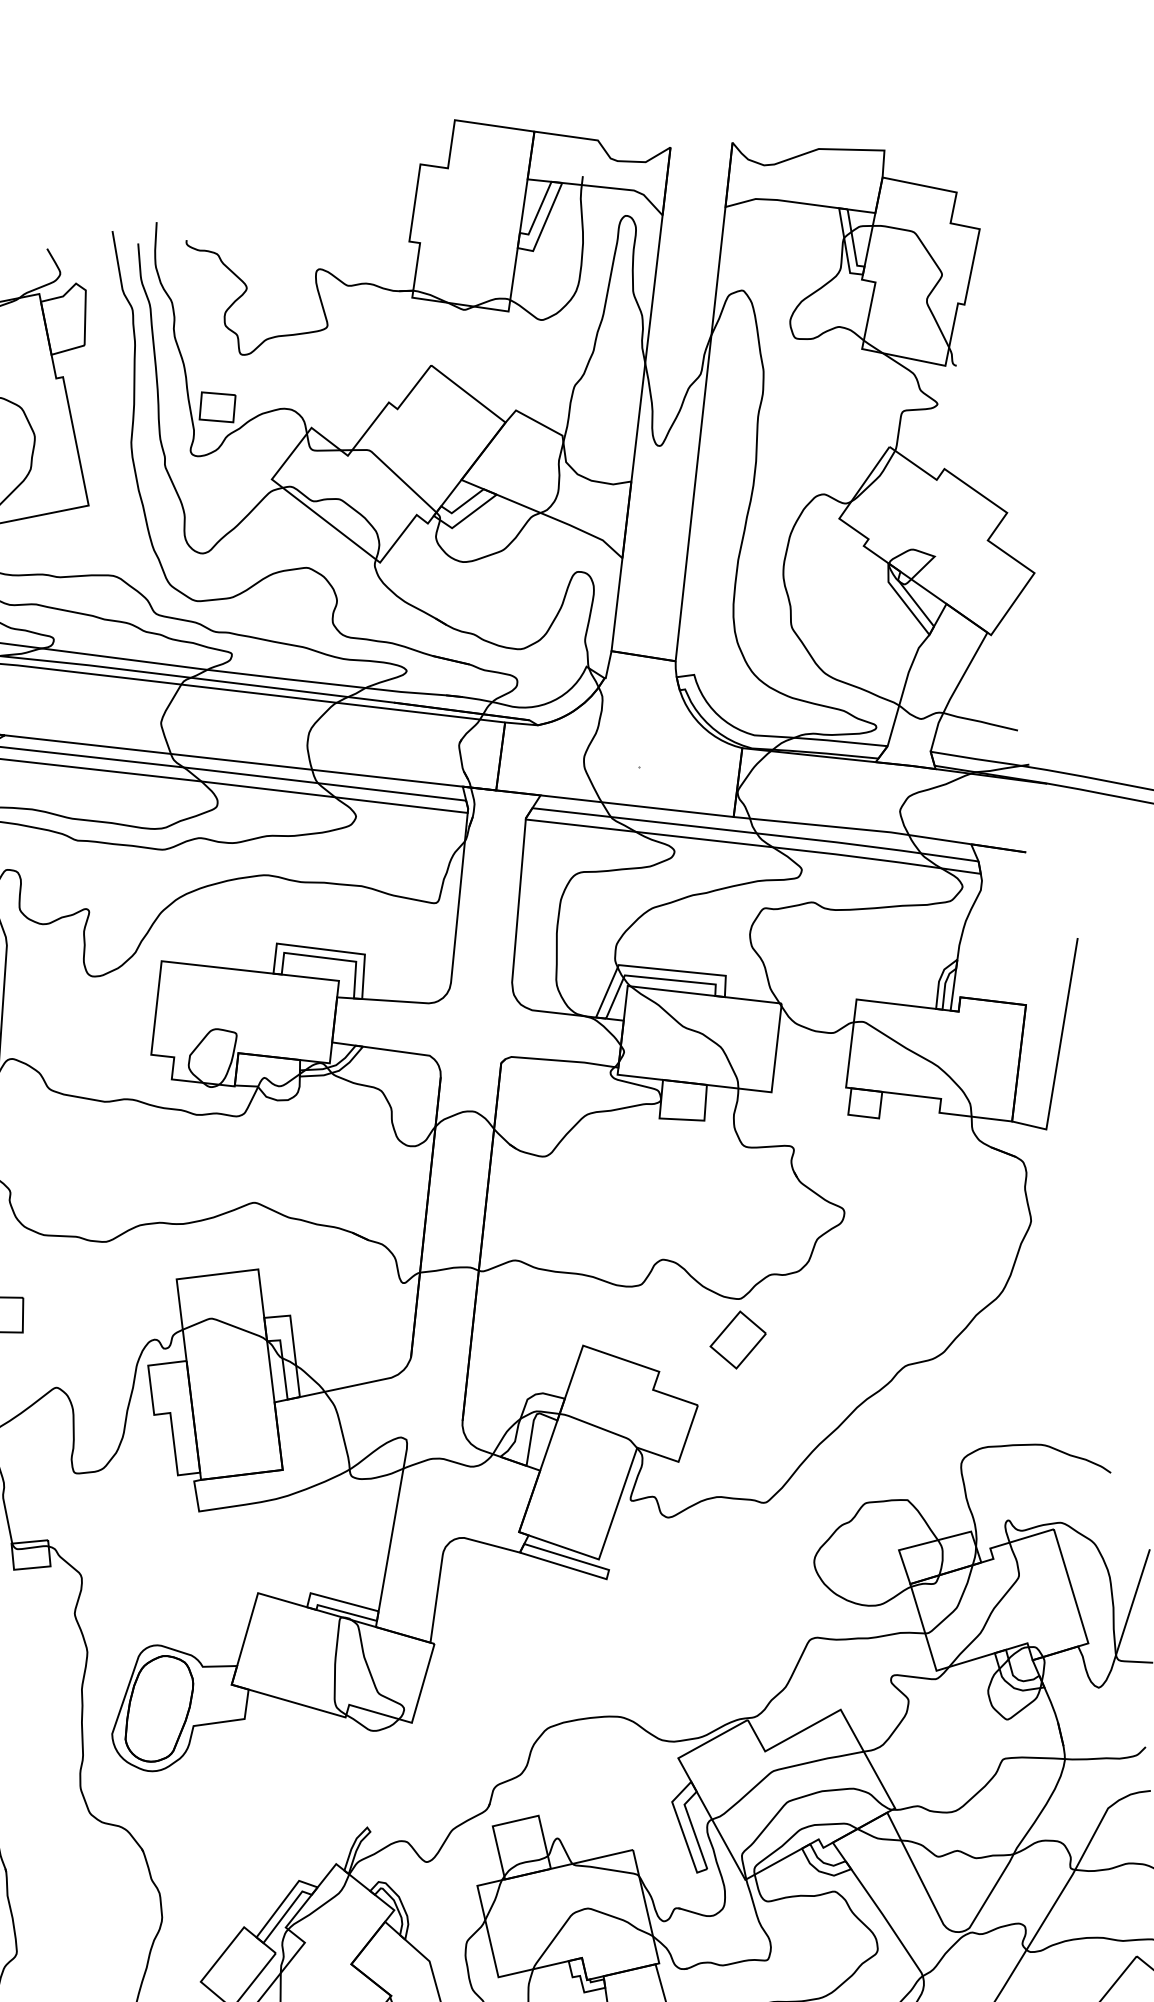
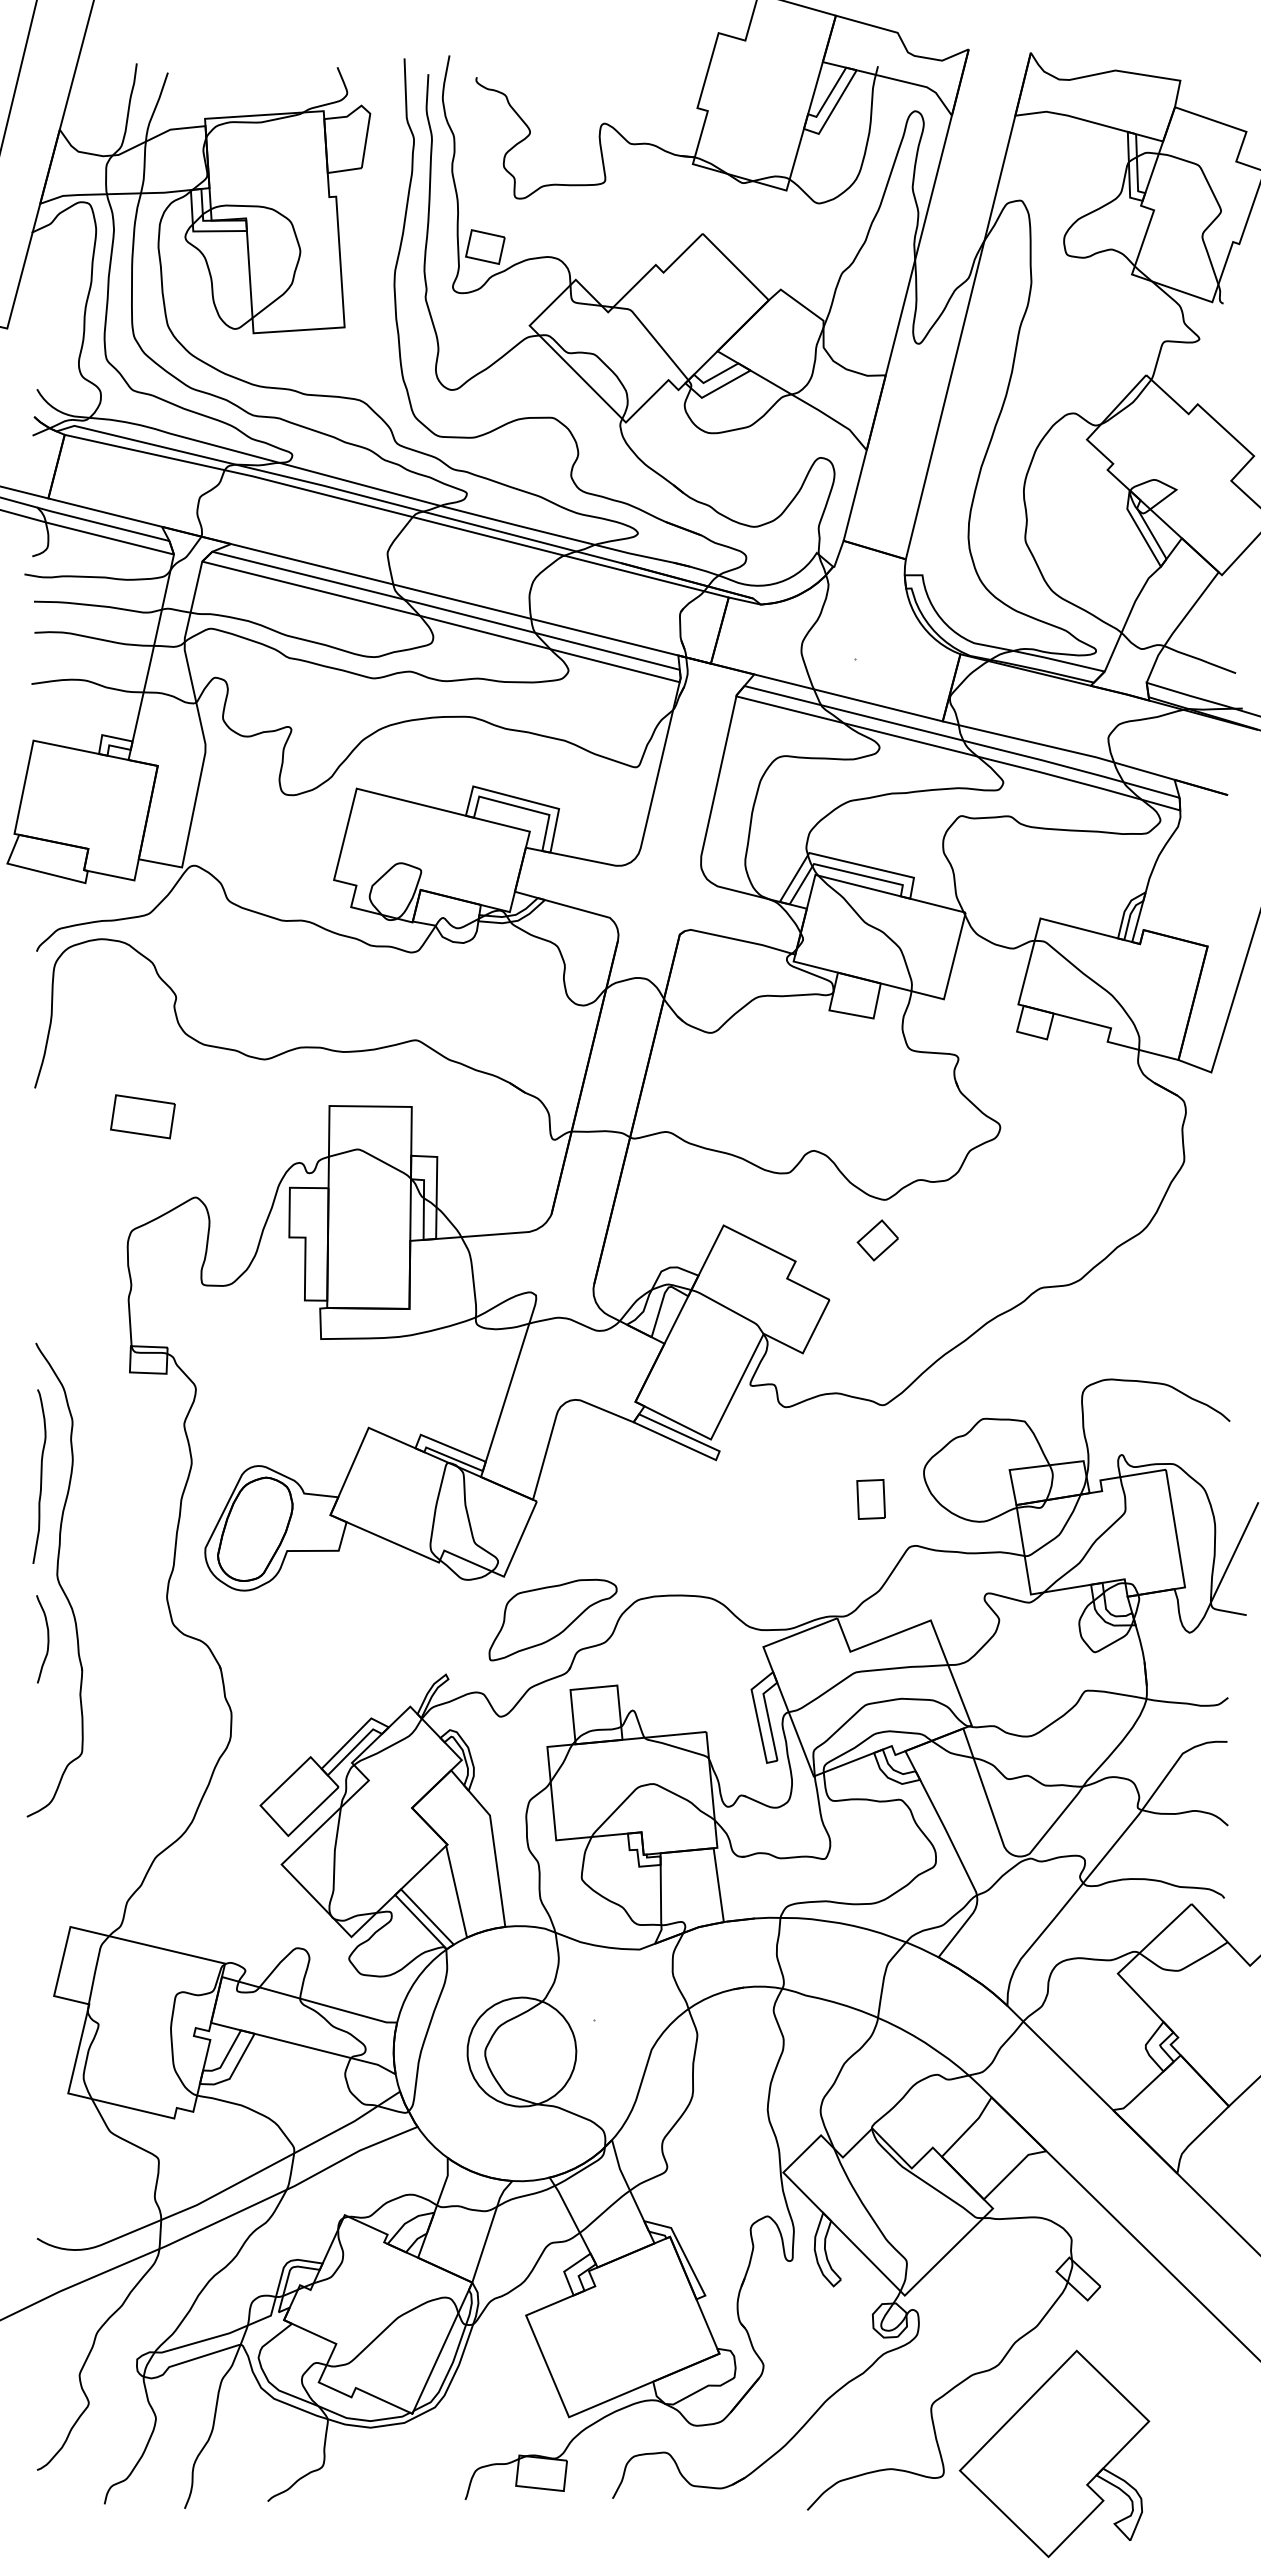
part: (737, 1340) -> (877, 1240), size x0.71
part: (764, 1597) -> (870, 1499), added
part: (465, 1758) -> (552, 1619), added

